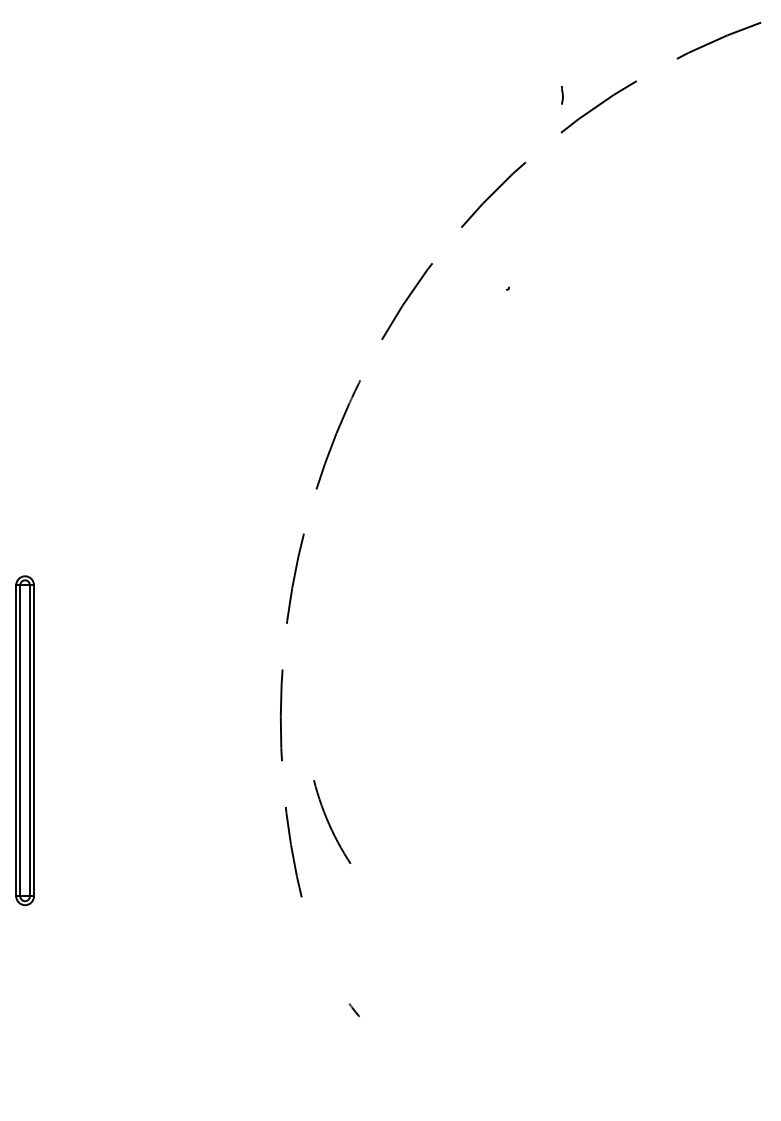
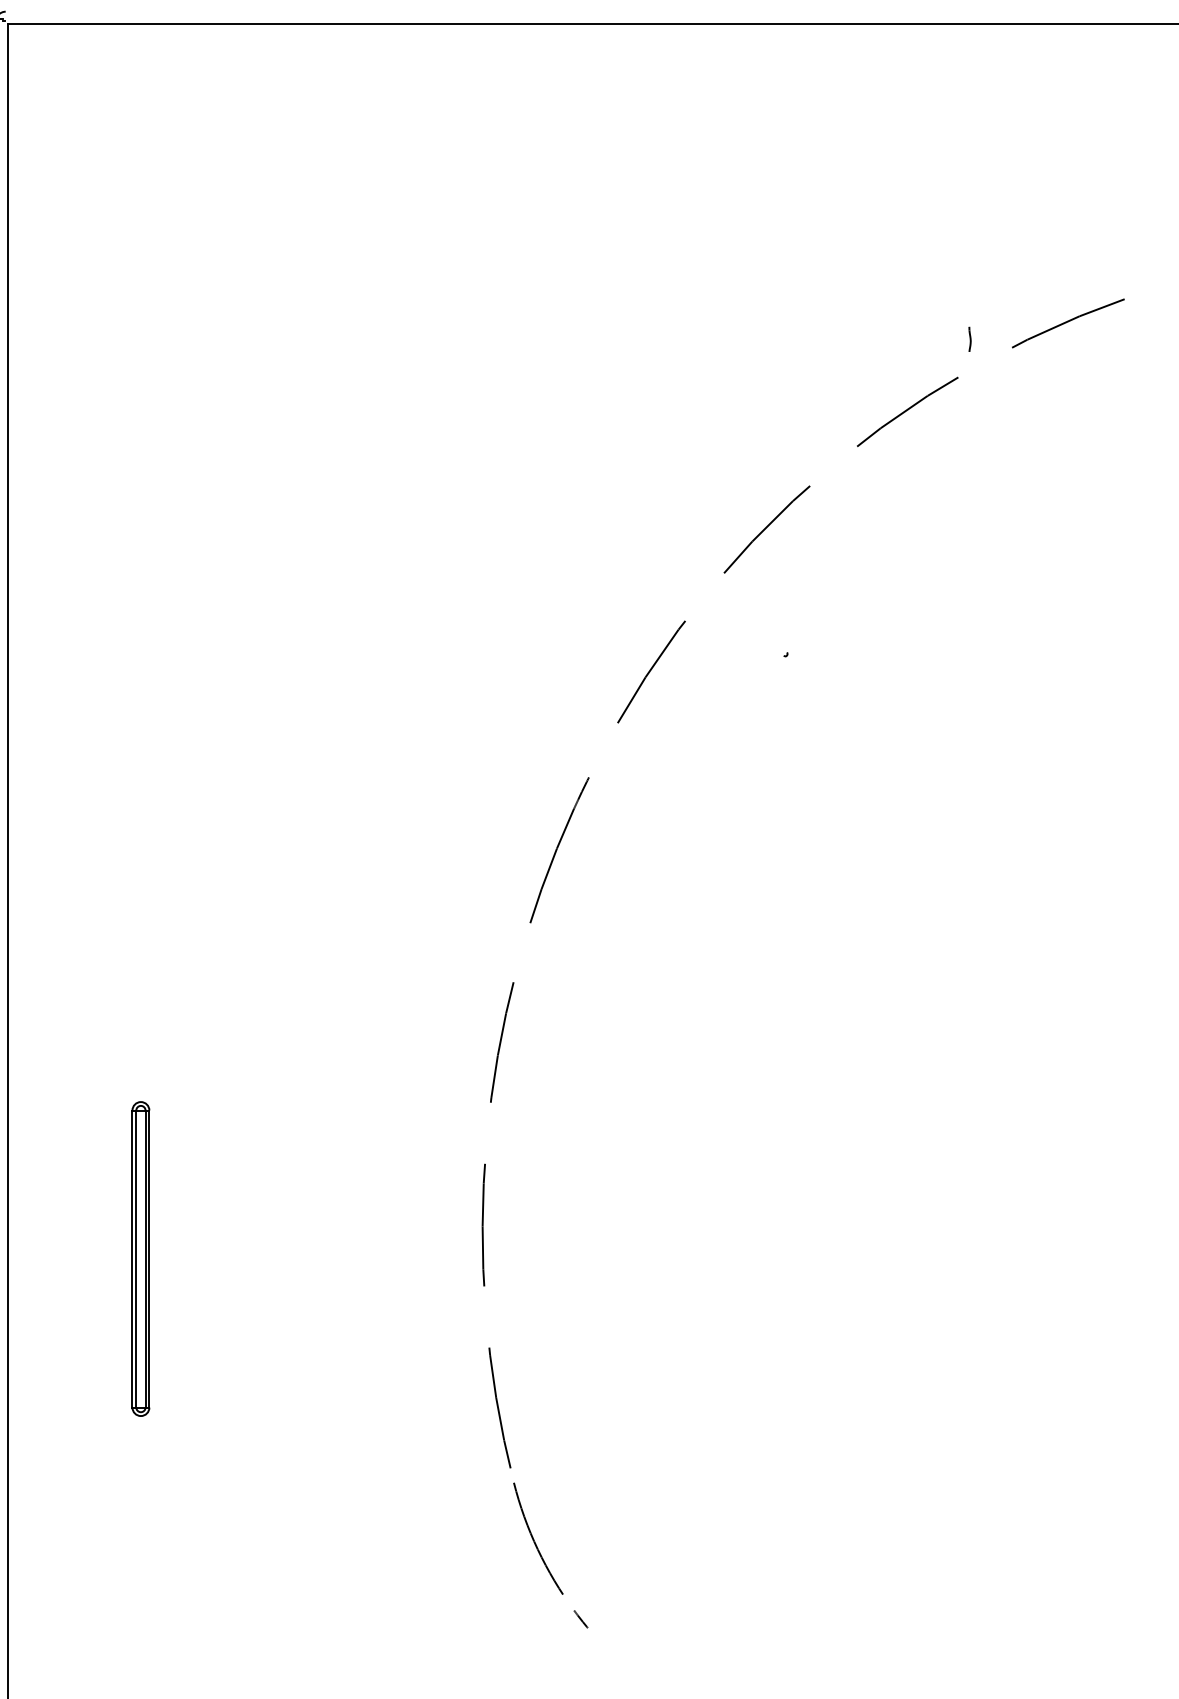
line: (562, 94) -> (969, 338), moved
part: (24, 740) -> (140, 1258), size x0.71
arc: (329, 822) -> (534, 1539), moved

